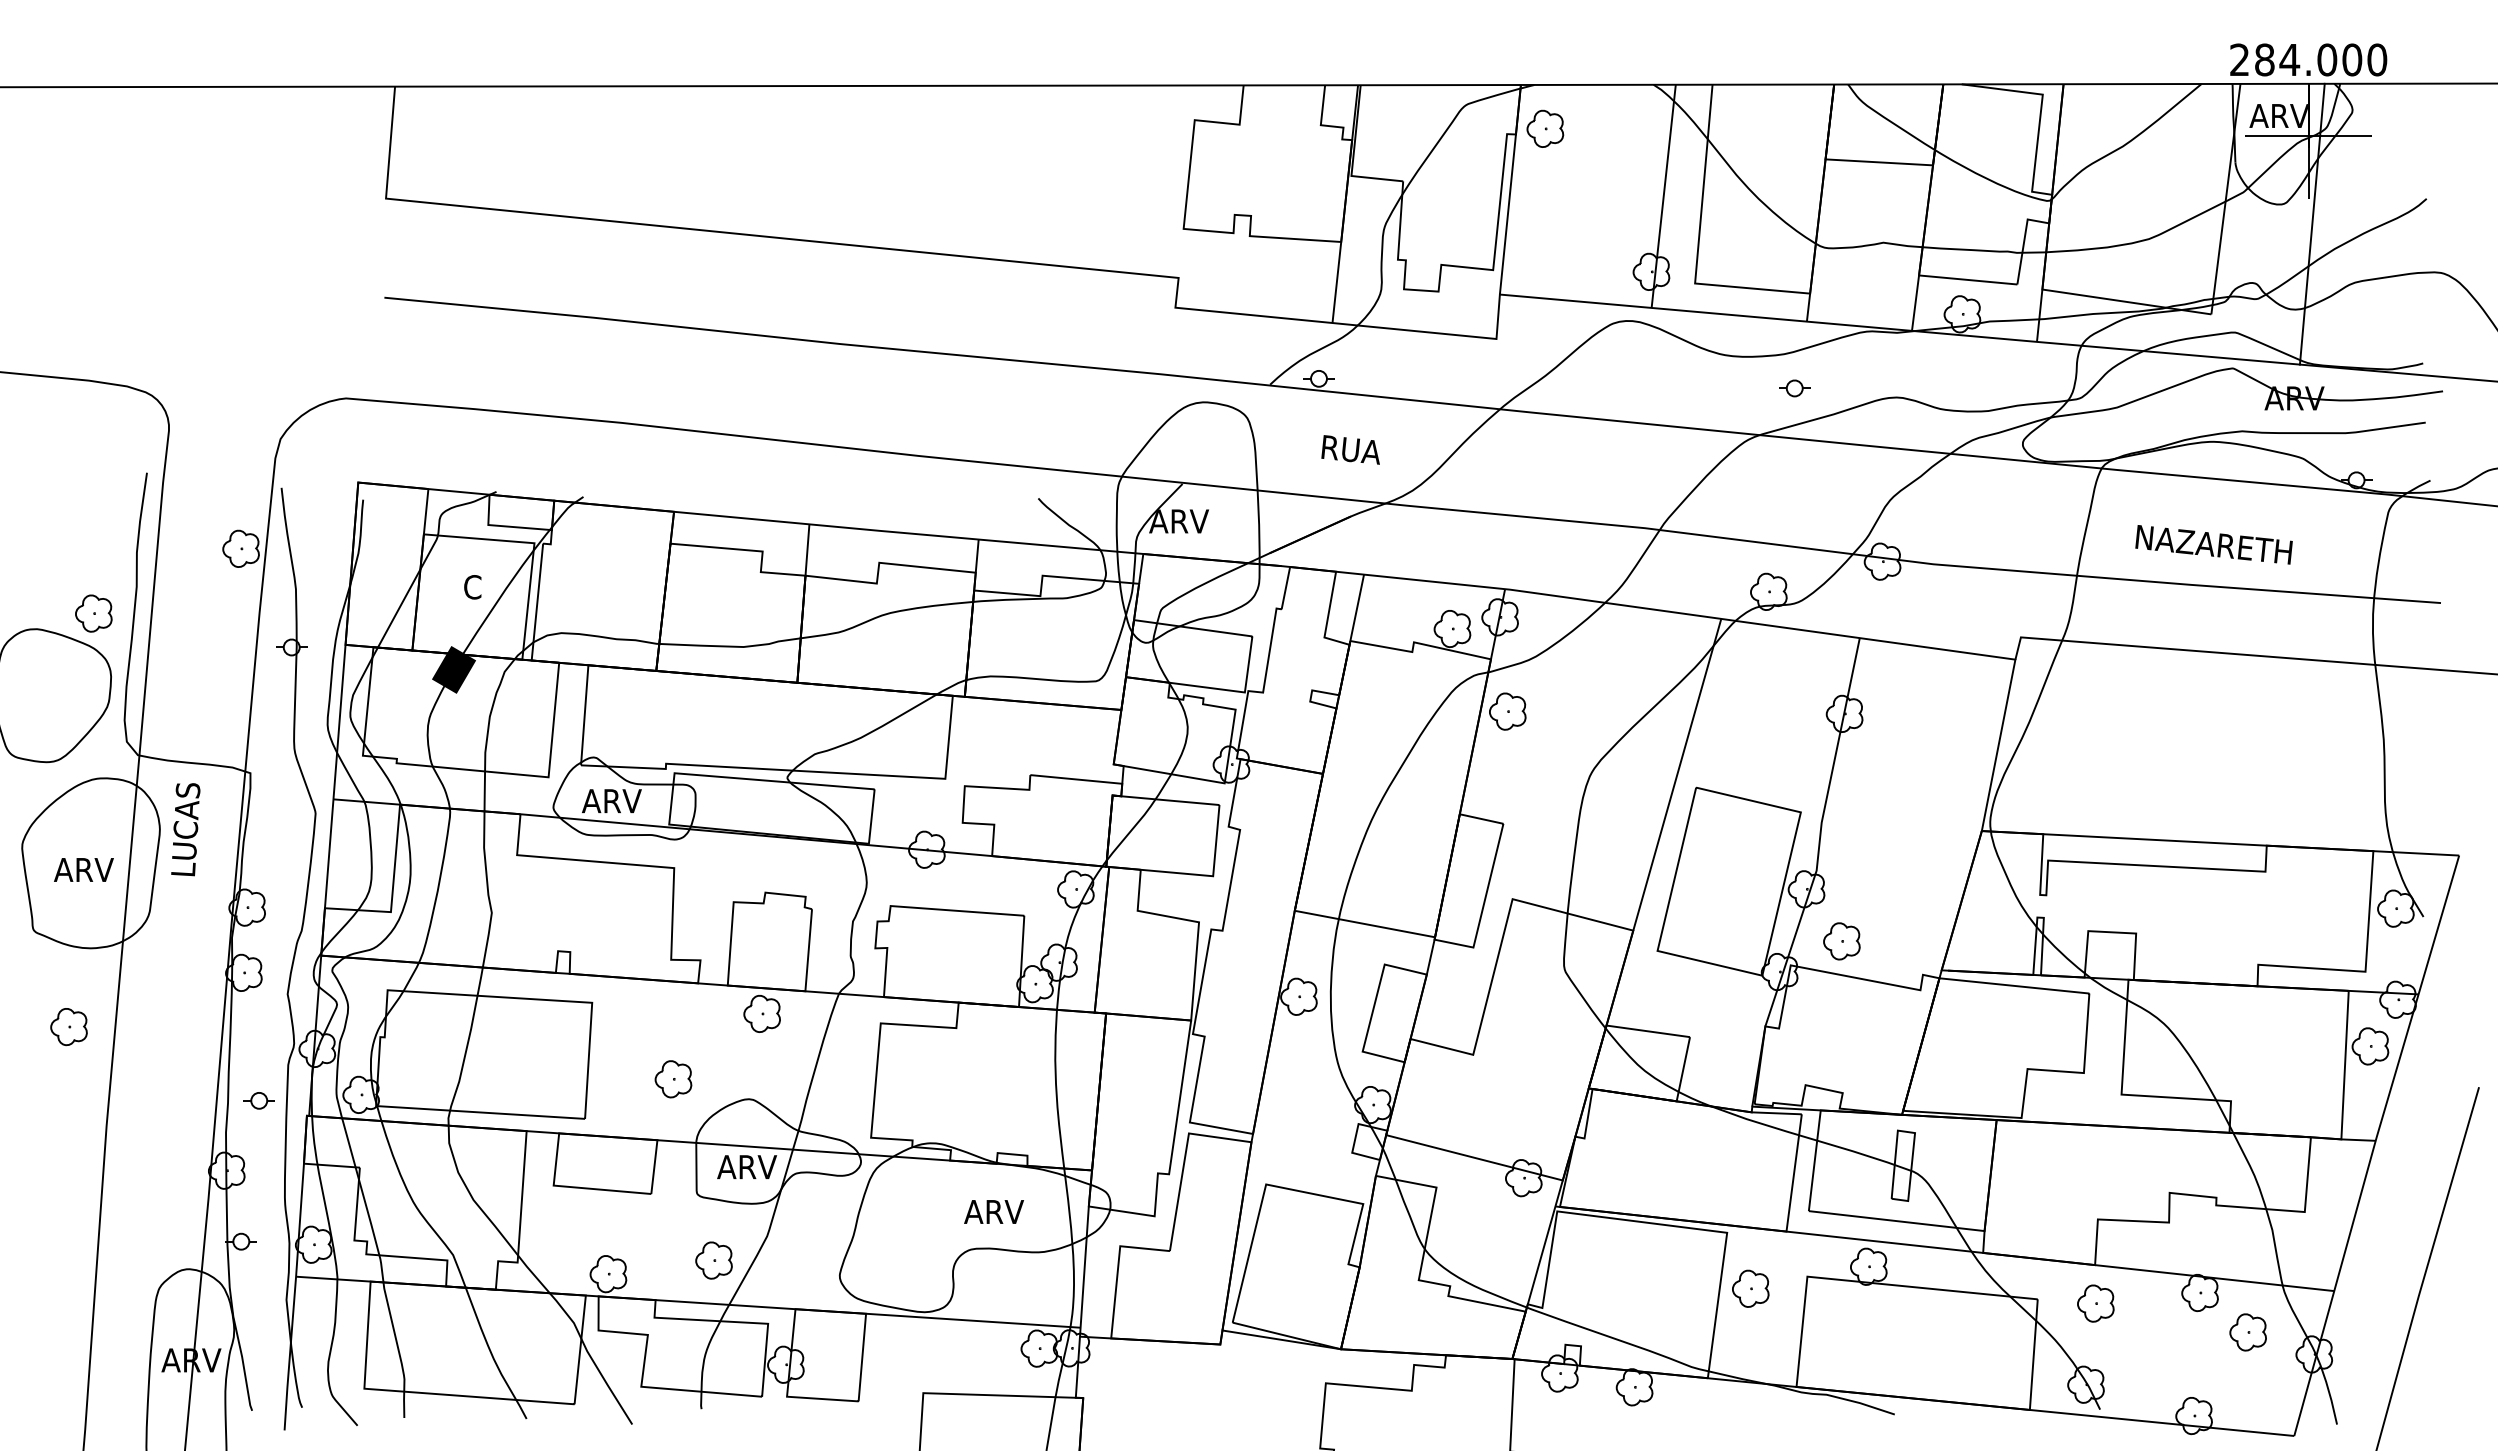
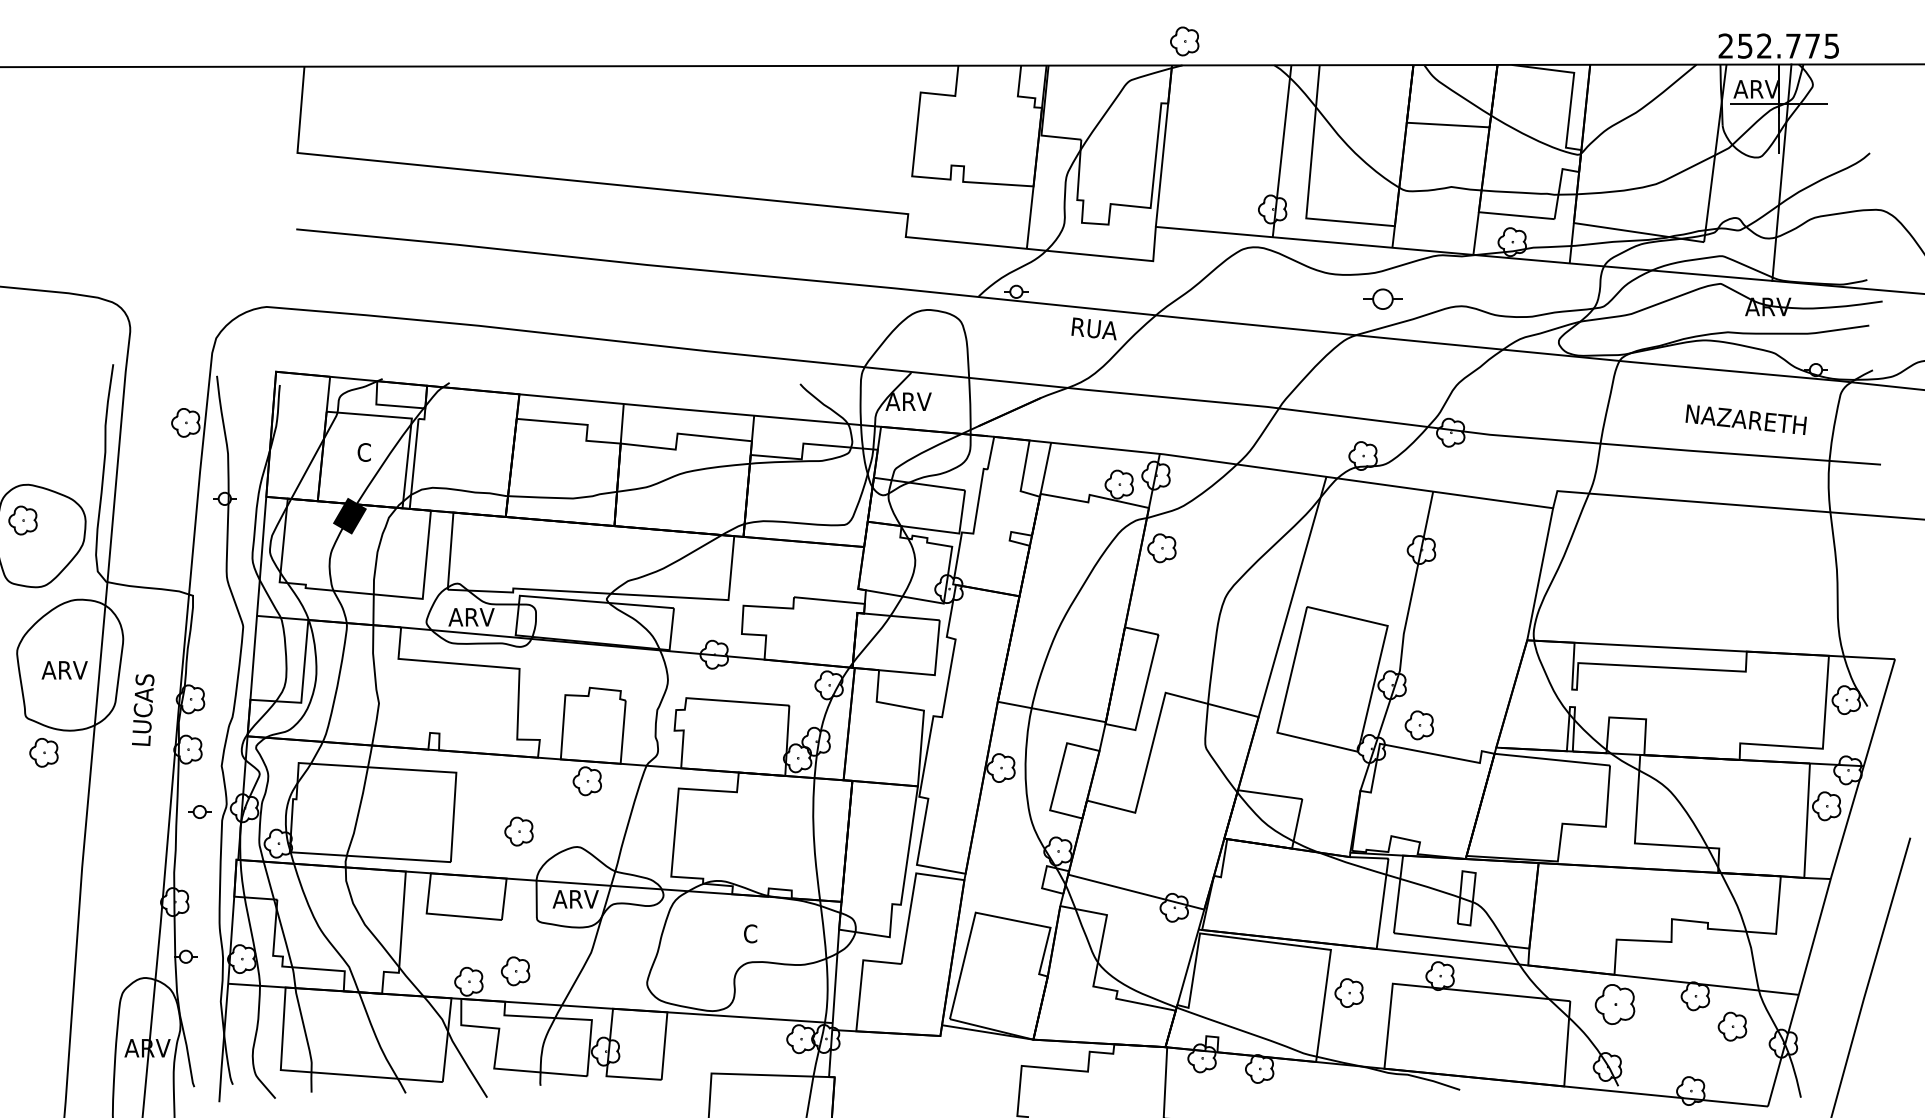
text: (2321, 59) -> (1788, 45), 284.000 -> 252.775
part: (1545, 128) -> (1184, 41), moved
part: (1794, 388) -> (1382, 299), size x1.6
text: (1350, 449) -> (1093, 328), moved
text: (2213, 544) -> (1745, 419), moved
part: (93, 613) -> (22, 520), moved
text: (185, 829) -> (142, 710), moved
part: (68, 1027) -> (43, 753), moved
part: (258, 1100) -> (199, 811), moved
text: (994, 1211) -> (766, 933), ARV -> C
part: (713, 1260) -> (515, 971), moved
part: (2095, 1303) -> (1614, 1004), size x1.4

